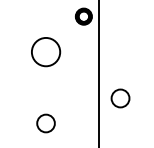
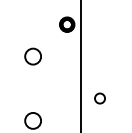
circle: (45, 51) -> (32, 56), size x0.62
circle: (119, 98) -> (99, 98), size x0.62

